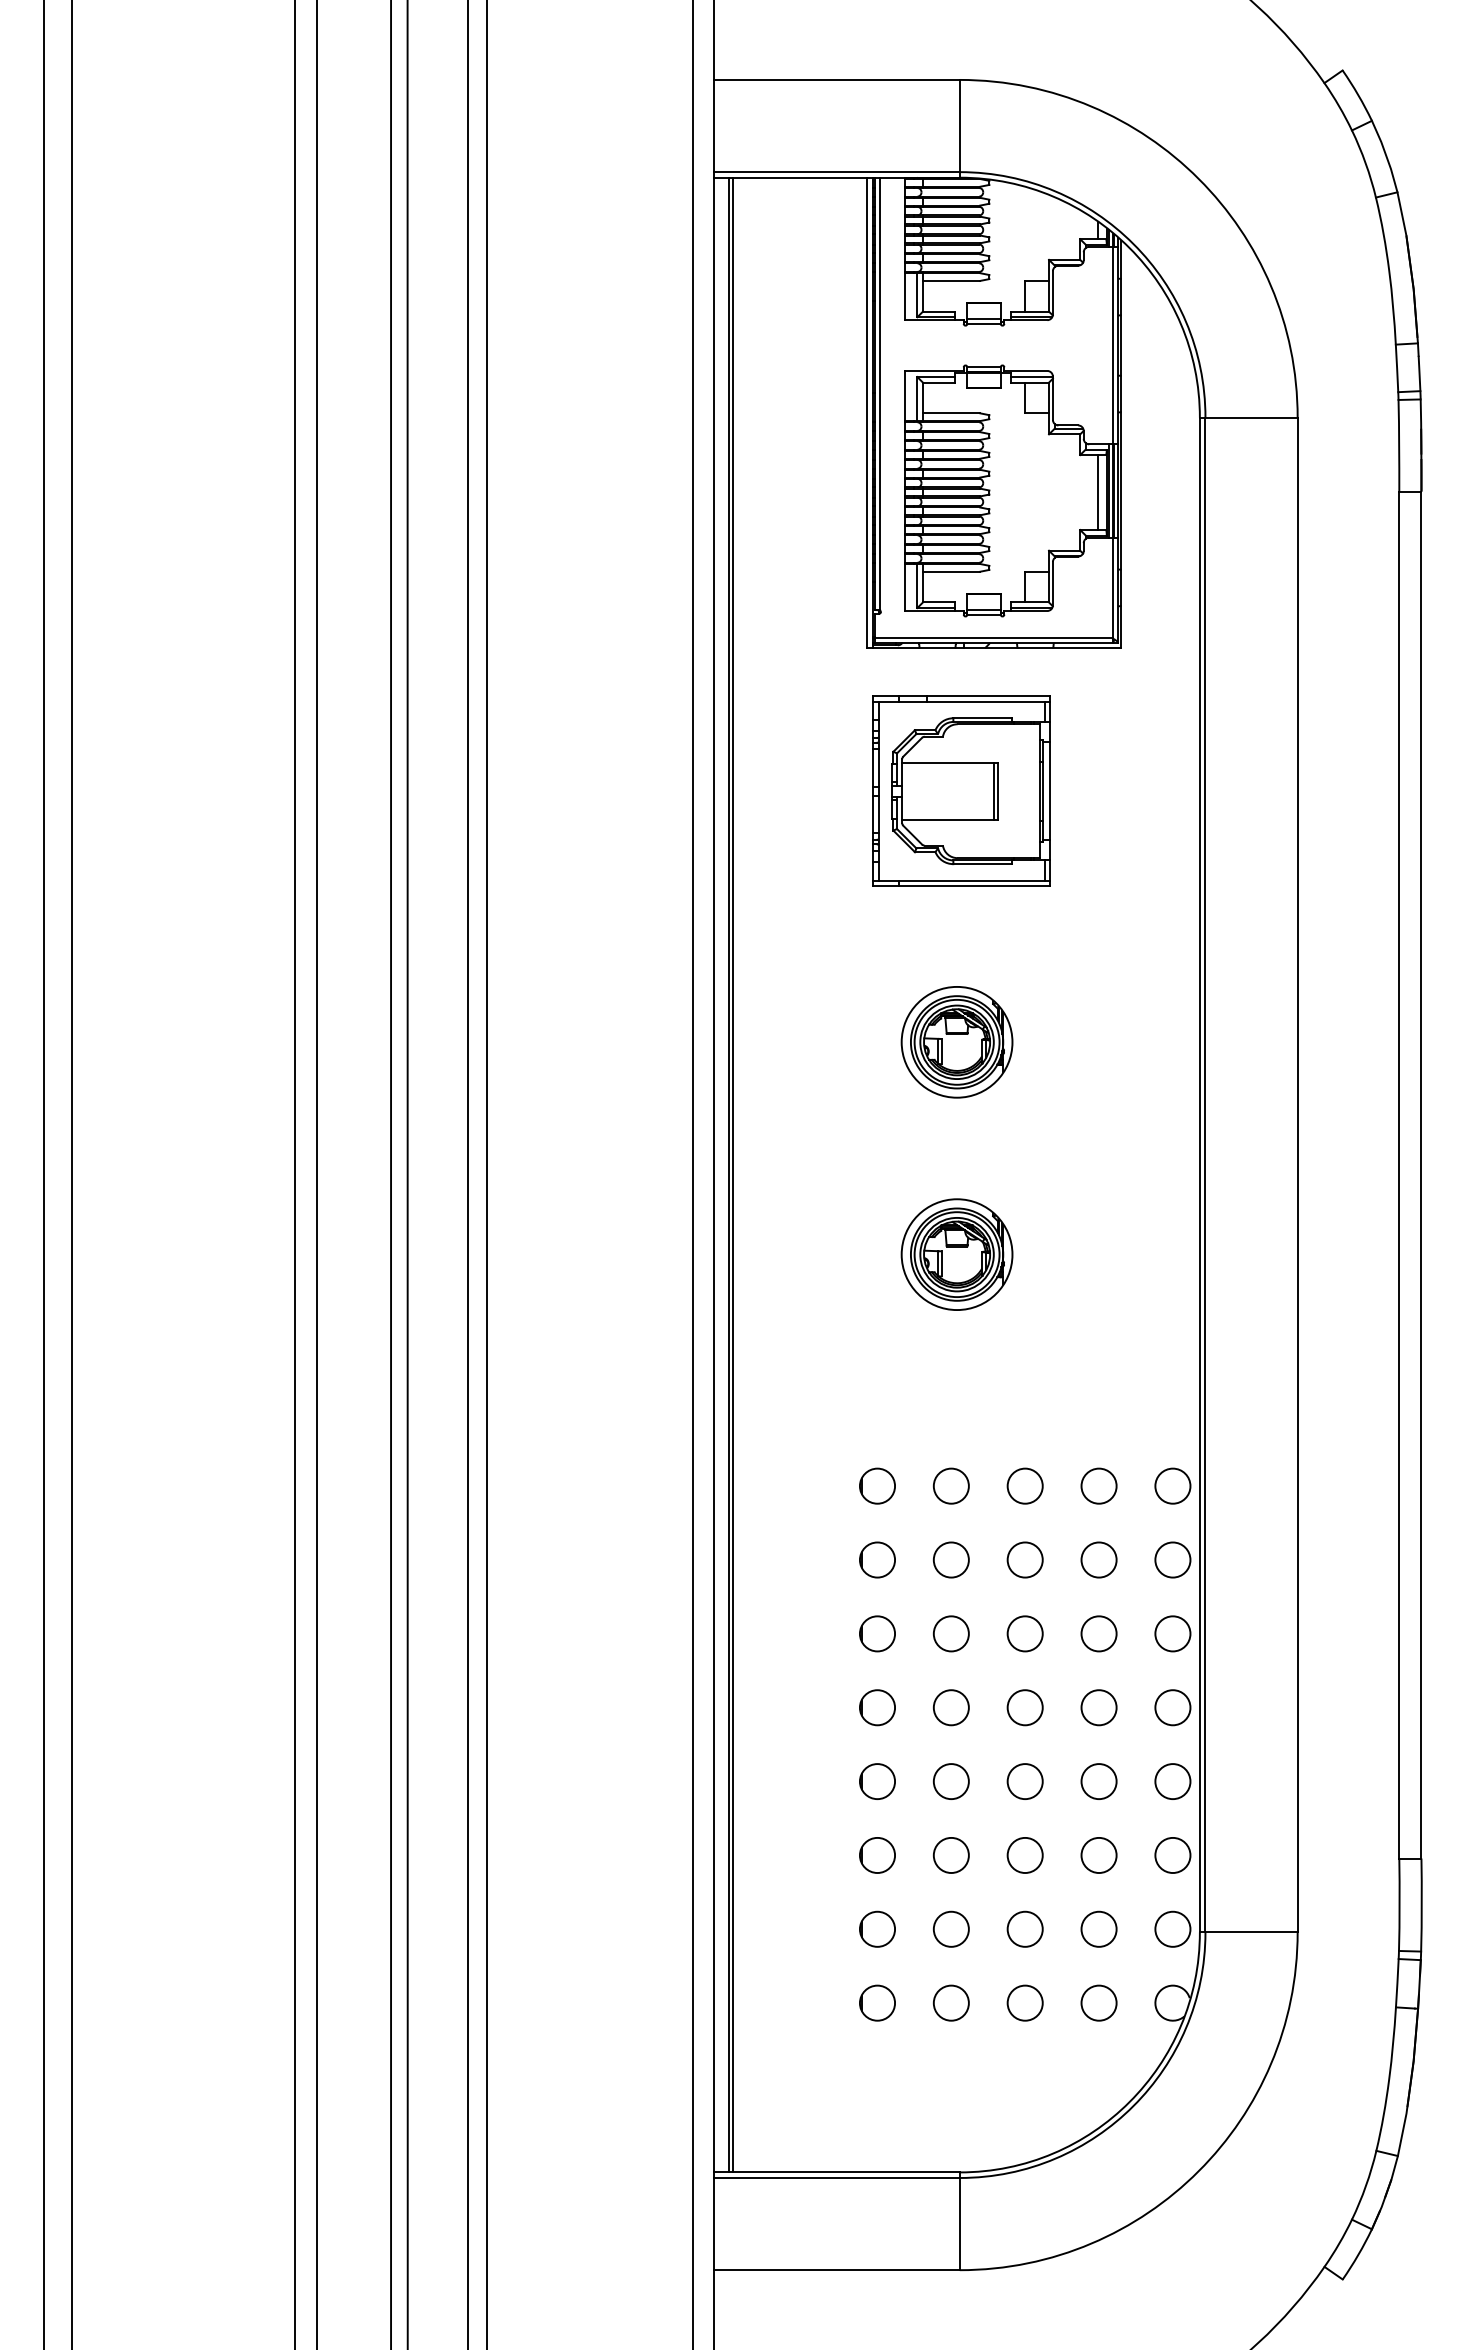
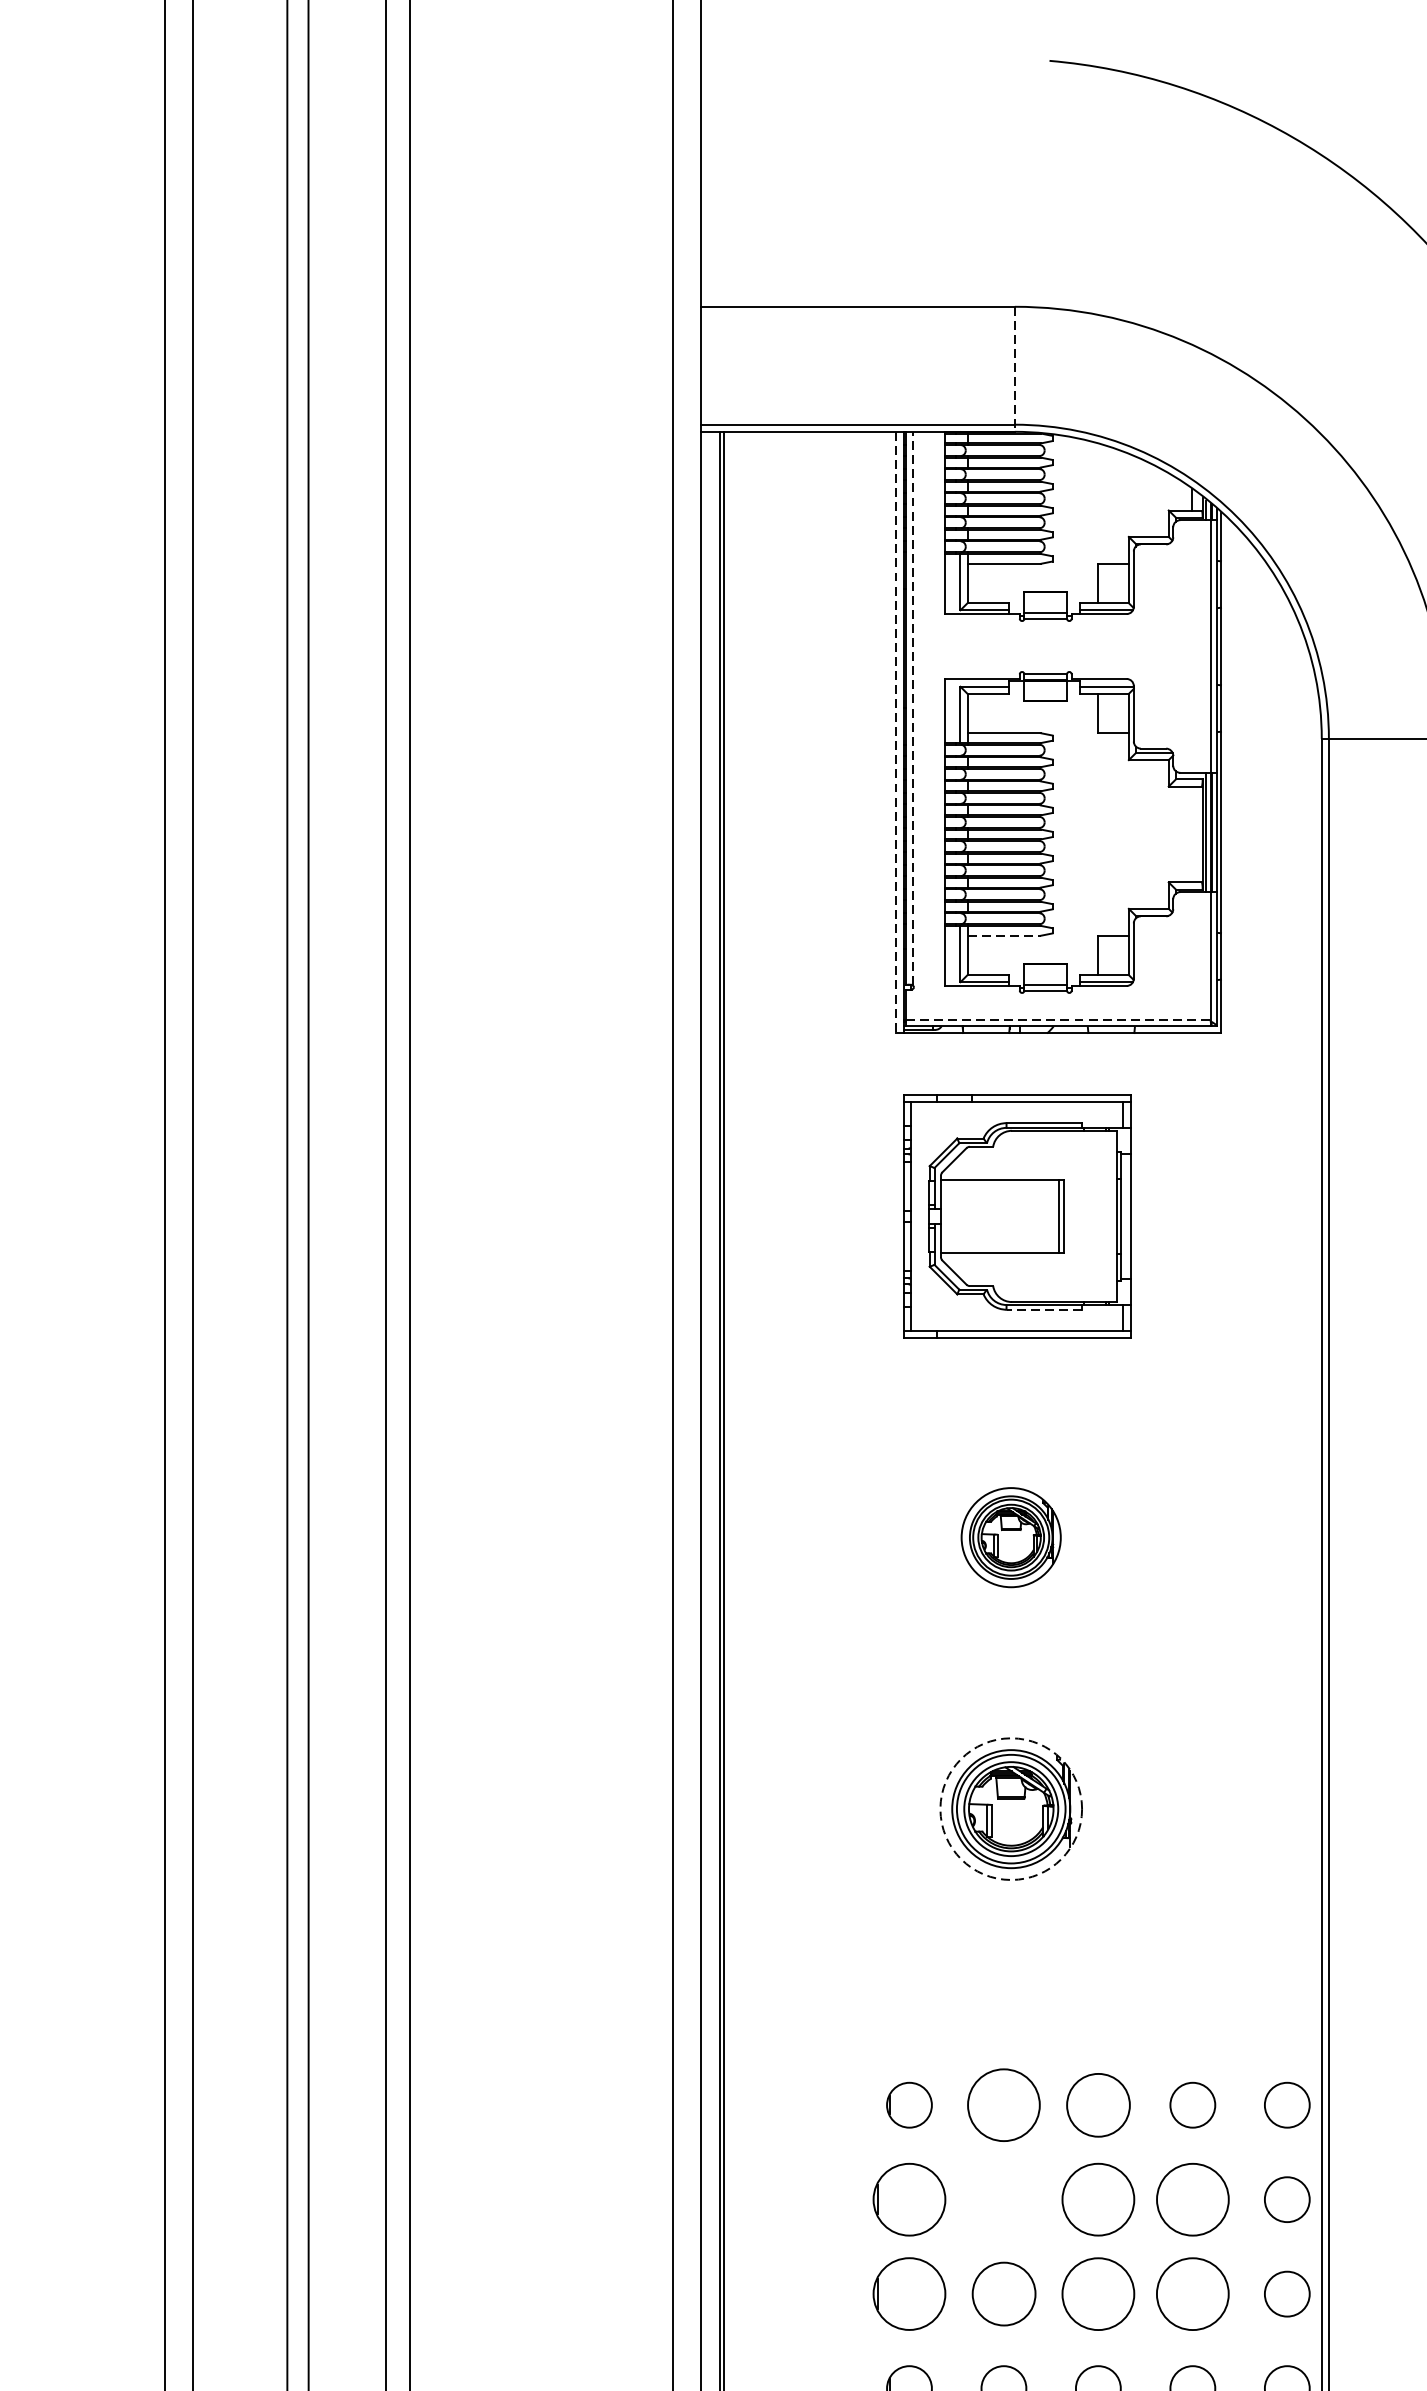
line: (959, 128) -> (1014, 368), solid -> dashed
line: (880, 393) -> (913, 707), solid -> dashed
line: (866, 413) -> (895, 733), solid -> dashed
line: (1098, 492) -> (1192, 834), removed
line: (951, 571) -> (1004, 935), solid -> dashed
line: (994, 637) -> (1059, 1019), solid -> dashed
line: (982, 864) -> (1043, 1310), solid -> dashed
part: (956, 1042) -> (1010, 1537), size x0.7
circle: (956, 1254) -> (1010, 1808), solid -> dashed
circle: (950, 1485) -> (1002, 2104), size x1.6
circle: (1024, 1485) -> (1097, 2104), size x1.4
circle: (877, 1559) -> (909, 2199), size x1.6
circle: (950, 1559) -> (1002, 2199), removed
circle: (1024, 1559) -> (1097, 2199), size x1.6
circle: (1098, 1559) -> (1192, 2199), size x1.6
circle: (877, 1633) -> (909, 2293), size x1.6
circle: (950, 1633) -> (1002, 2293), size x1.4
circle: (1024, 1633) -> (1097, 2293), size x1.6
circle: (1098, 1633) -> (1192, 2293), size x1.6

